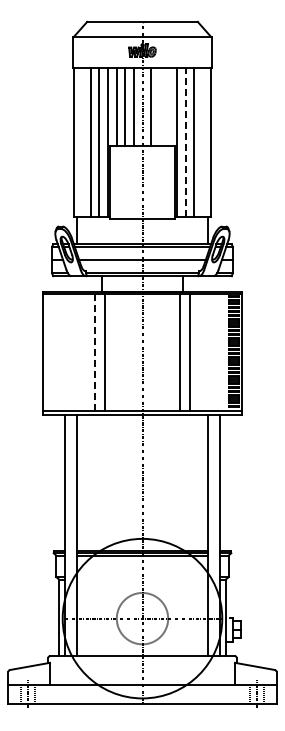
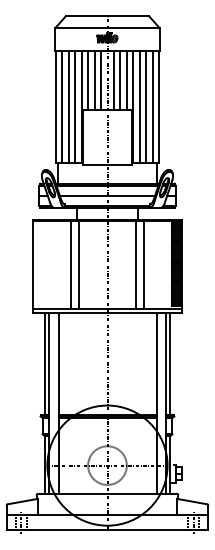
line: (159, 106) -> (120, 79), added
line: (168, 106) -> (127, 79), added
line: (82, 142) -> (62, 107), added
line: (185, 142) -> (139, 107), dashed -> solid
line: (202, 142) -> (152, 107), added
line: (94, 353) -> (71, 265), dashed -> solid
line: (59, 482) -> (45, 363), added
line: (225, 482) -> (169, 363), added

